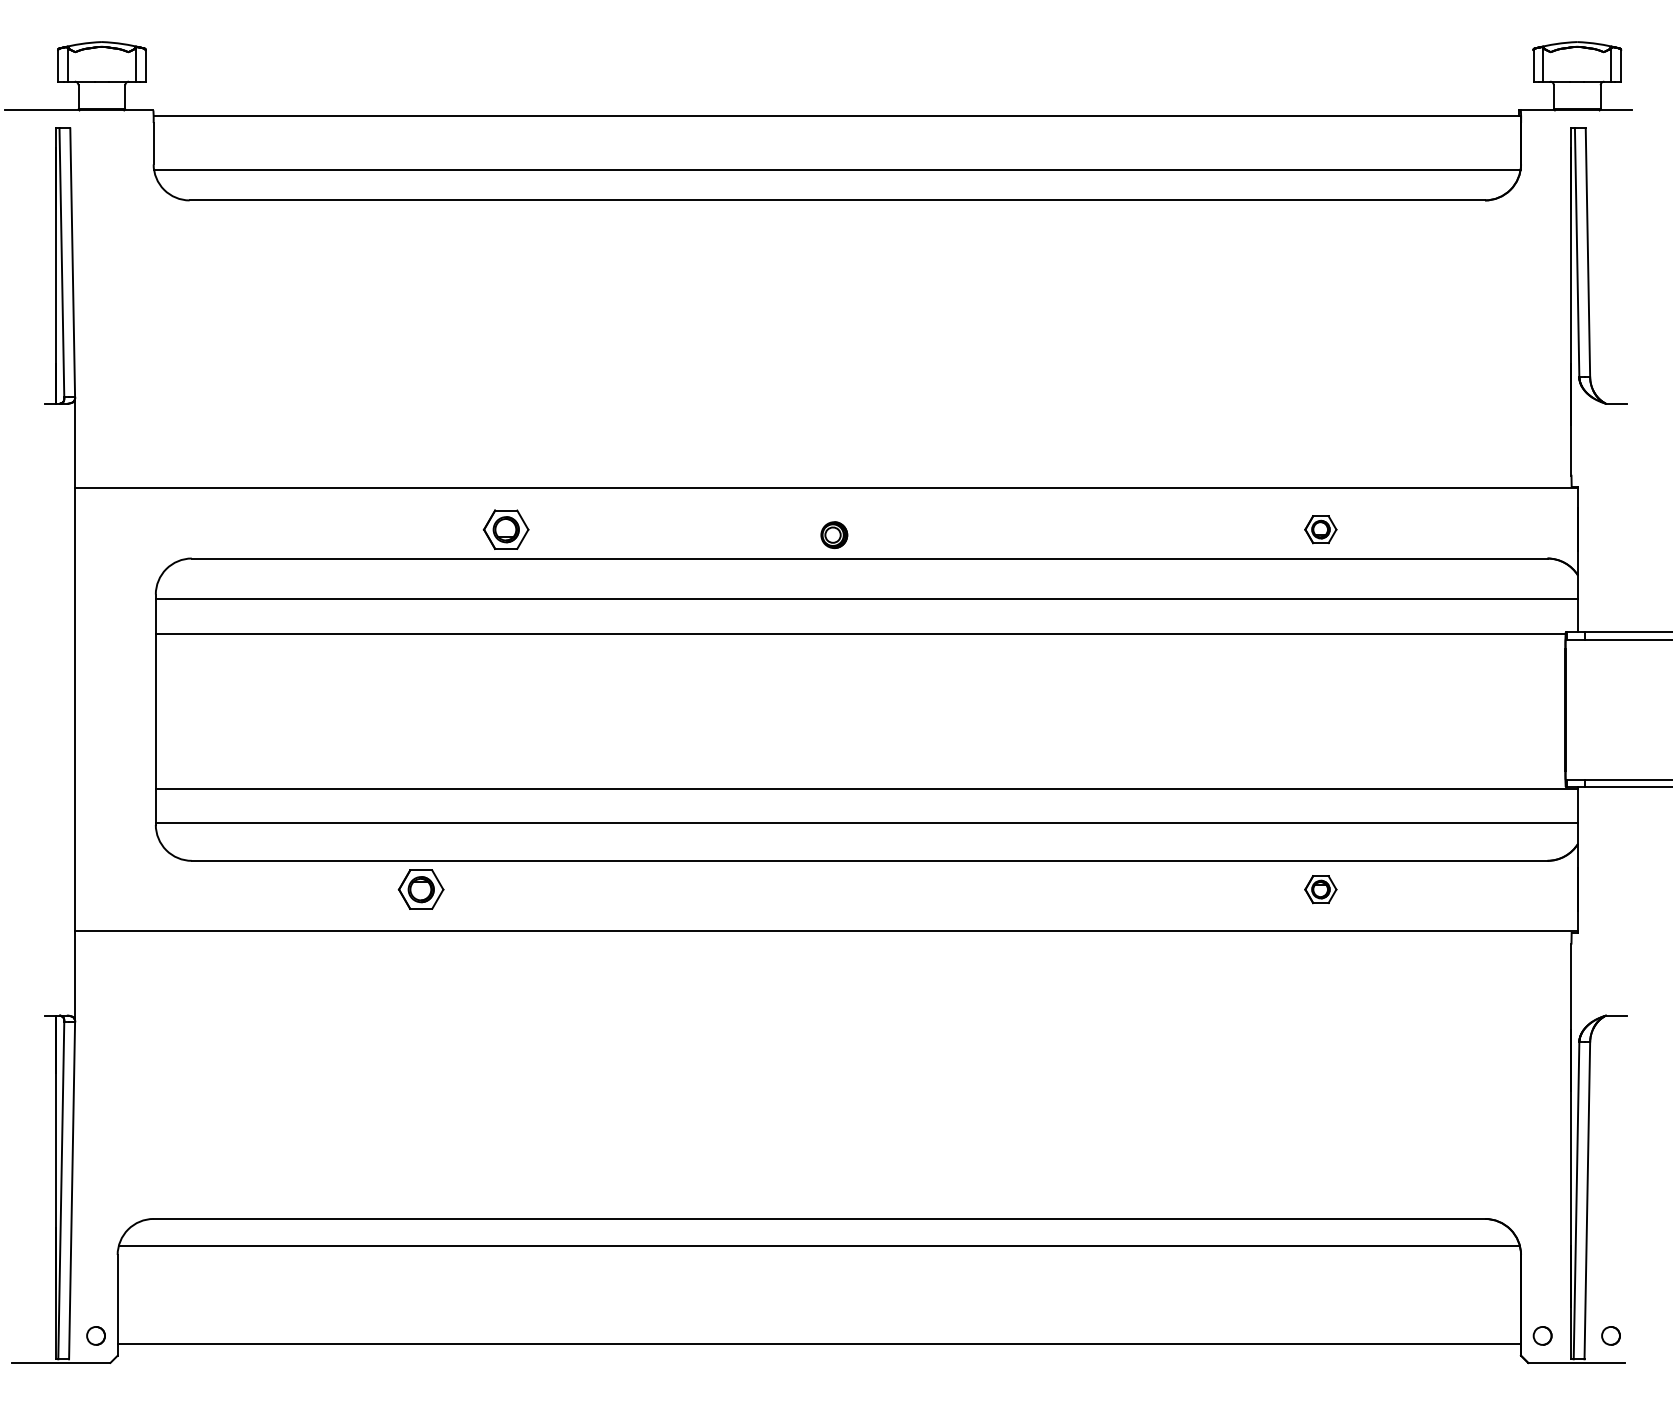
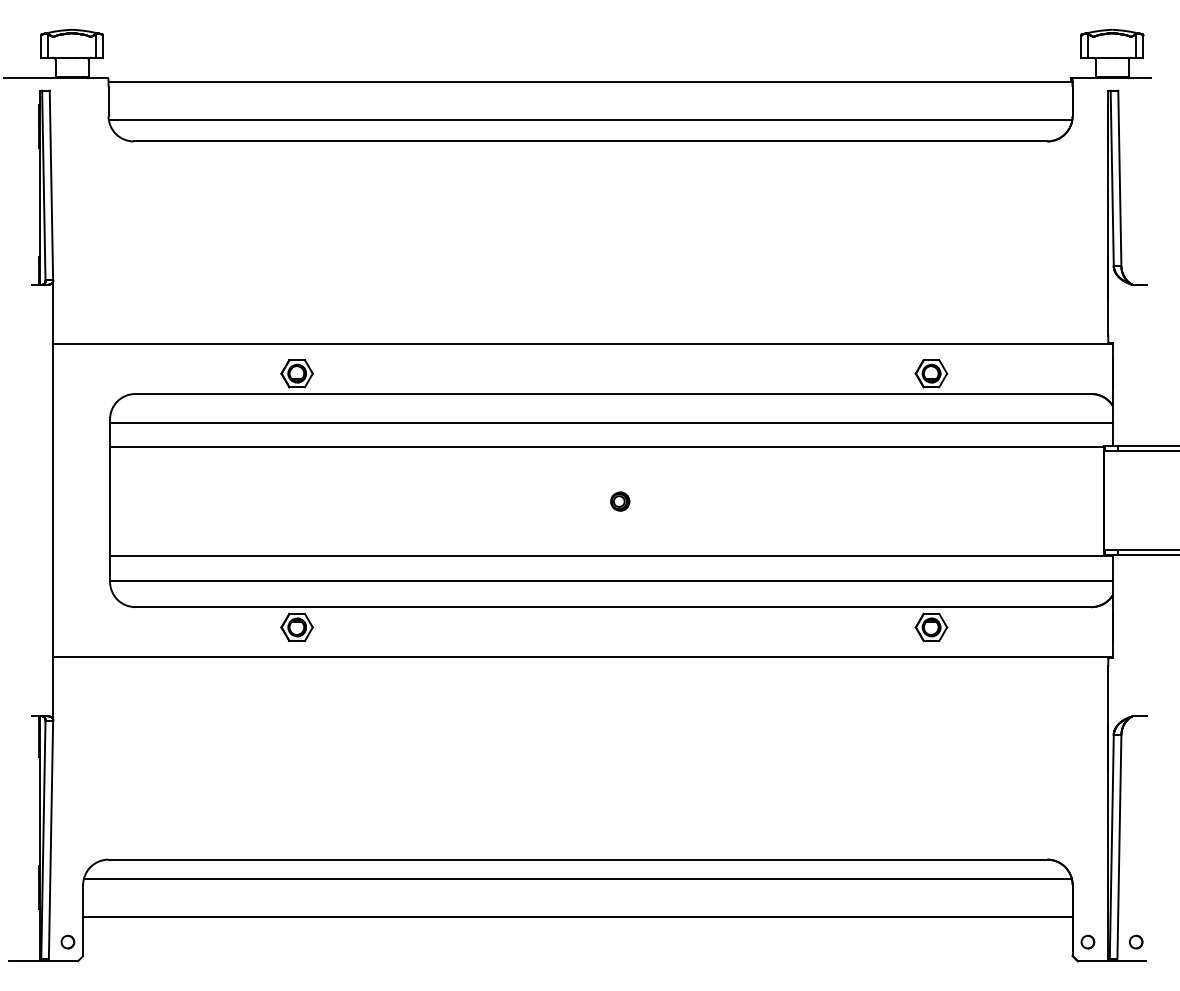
part: (505, 529) -> (296, 373), moved
part: (1320, 529) -> (931, 373), size x1.43
part: (834, 534) -> (620, 501), moved
part: (1320, 889) -> (931, 627), size x1.43
line: (819, 1343) -> (578, 916), moved

